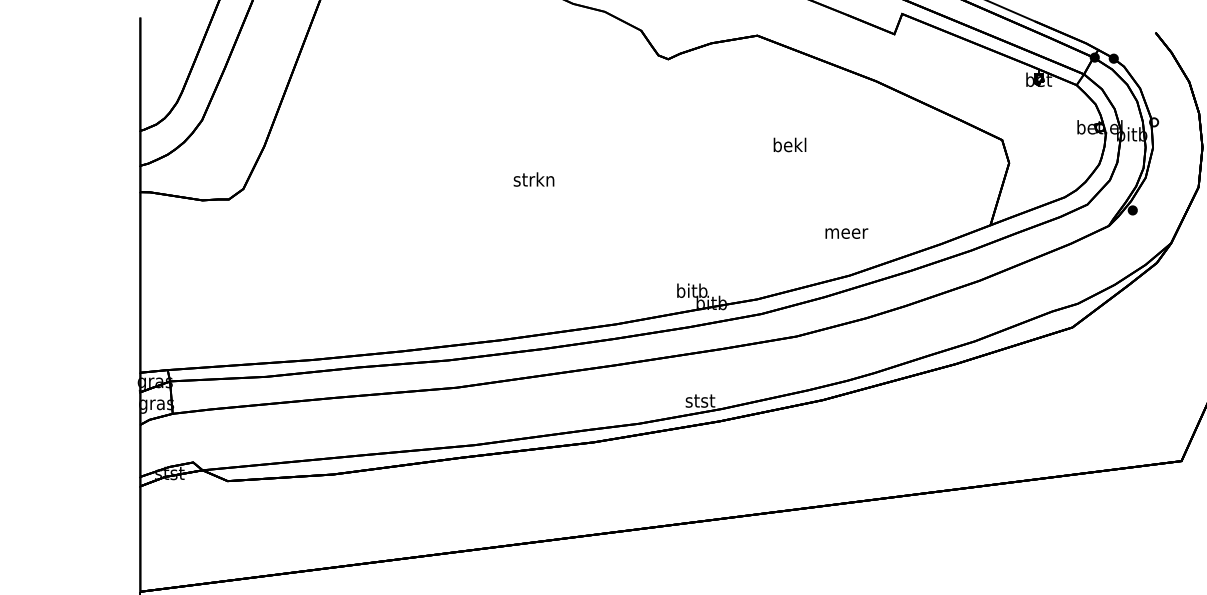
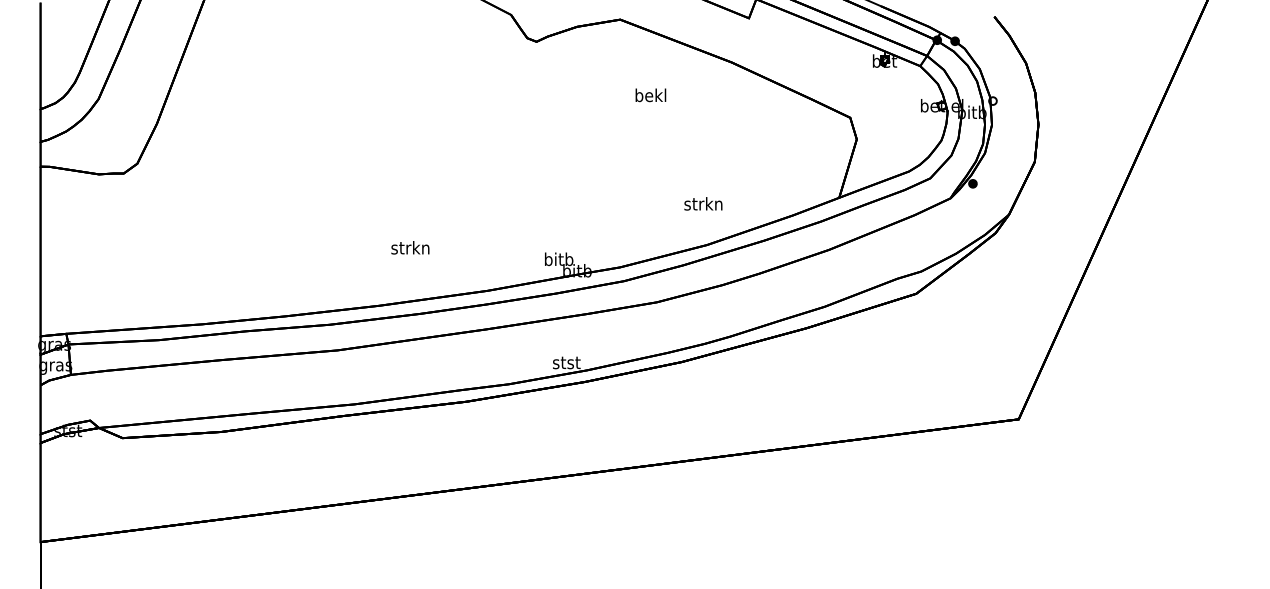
text: (789, 145) -> (650, 95), moved
text: (534, 179) -> (410, 247), moved
text: (847, 231) -> (704, 203), meer -> strkn

